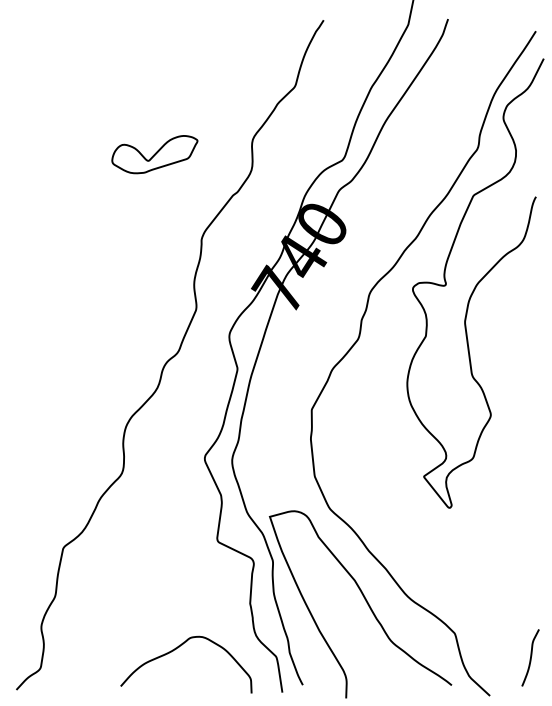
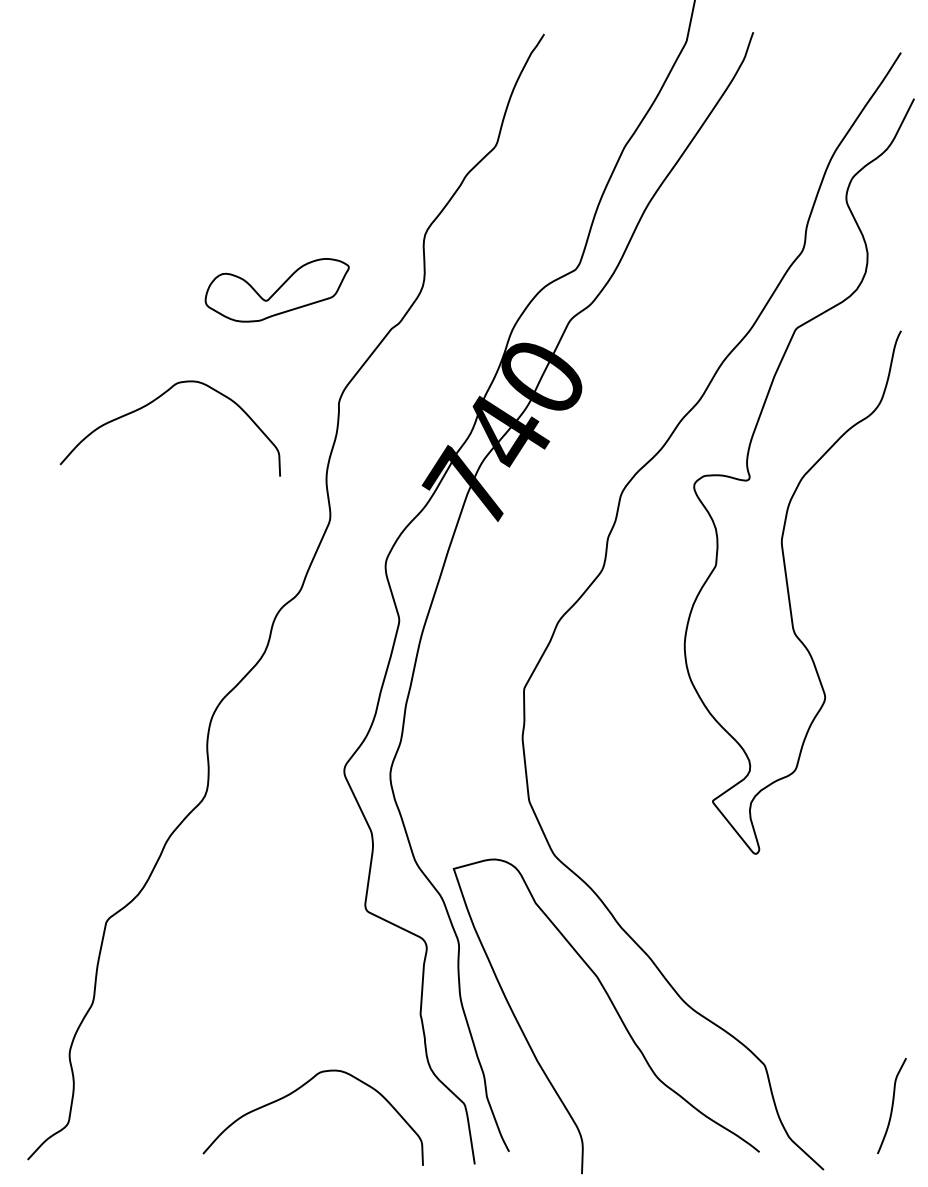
part: (154, 154) -> (276, 290), moved
curve: (90, 240) -> (152, 404), added

